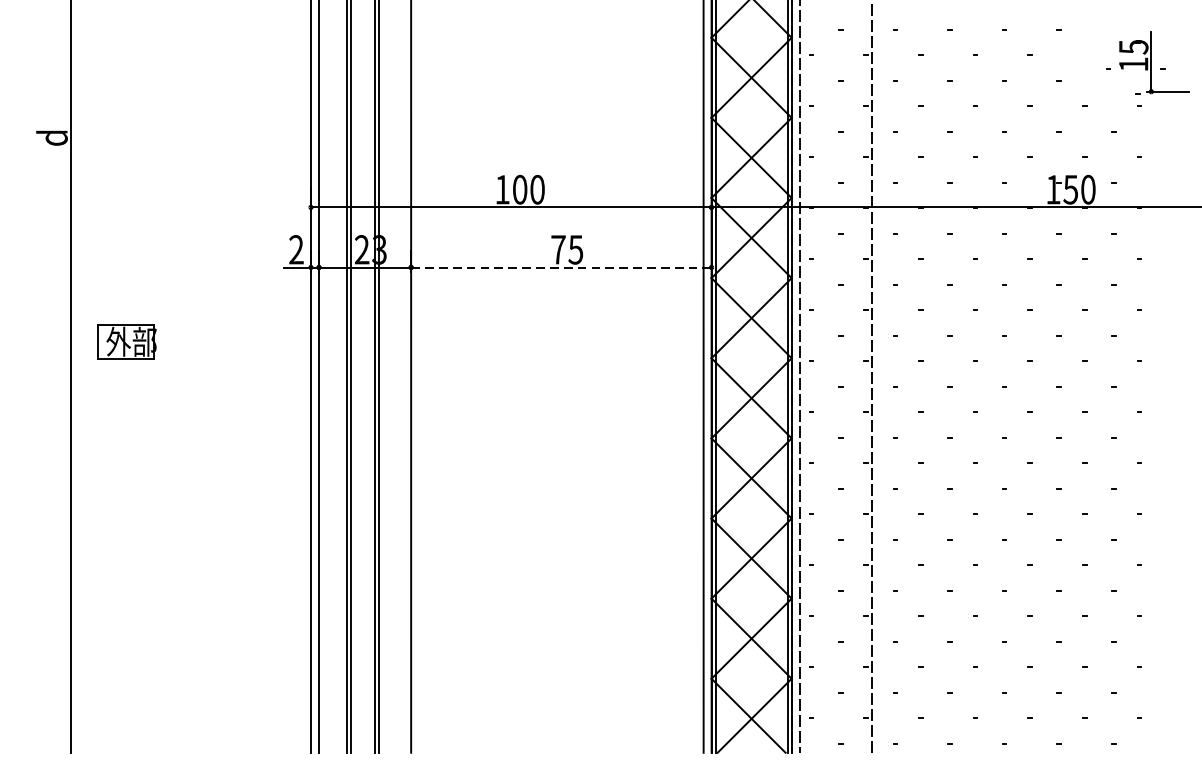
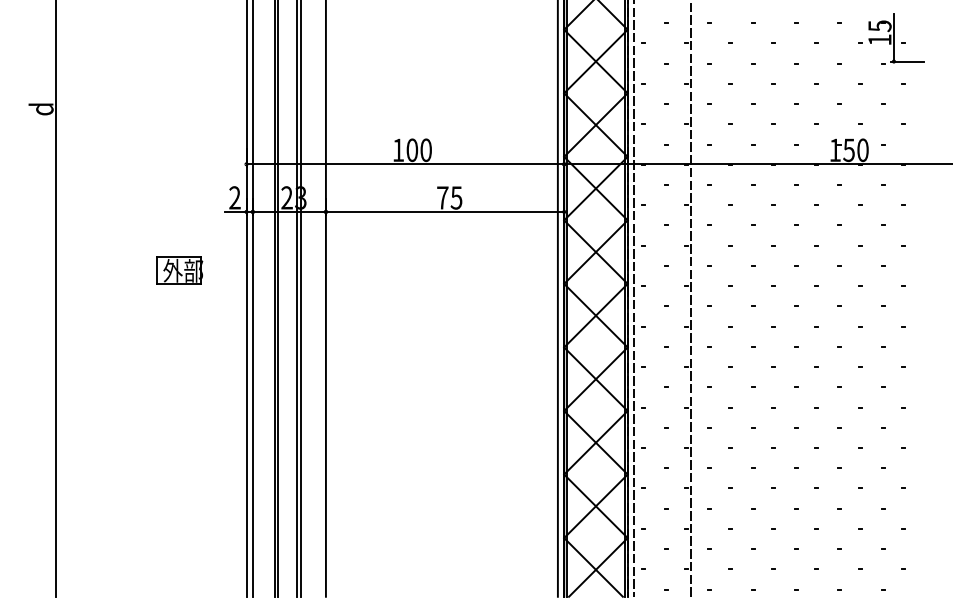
part: (1148, 62) -> (891, 38), moved
line: (561, 266) -> (445, 211), dashed -> solid
part: (126, 341) -> (179, 270), moved

